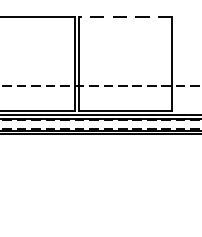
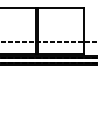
line: (124, 17) -> (60, 8), dashed -> solid

